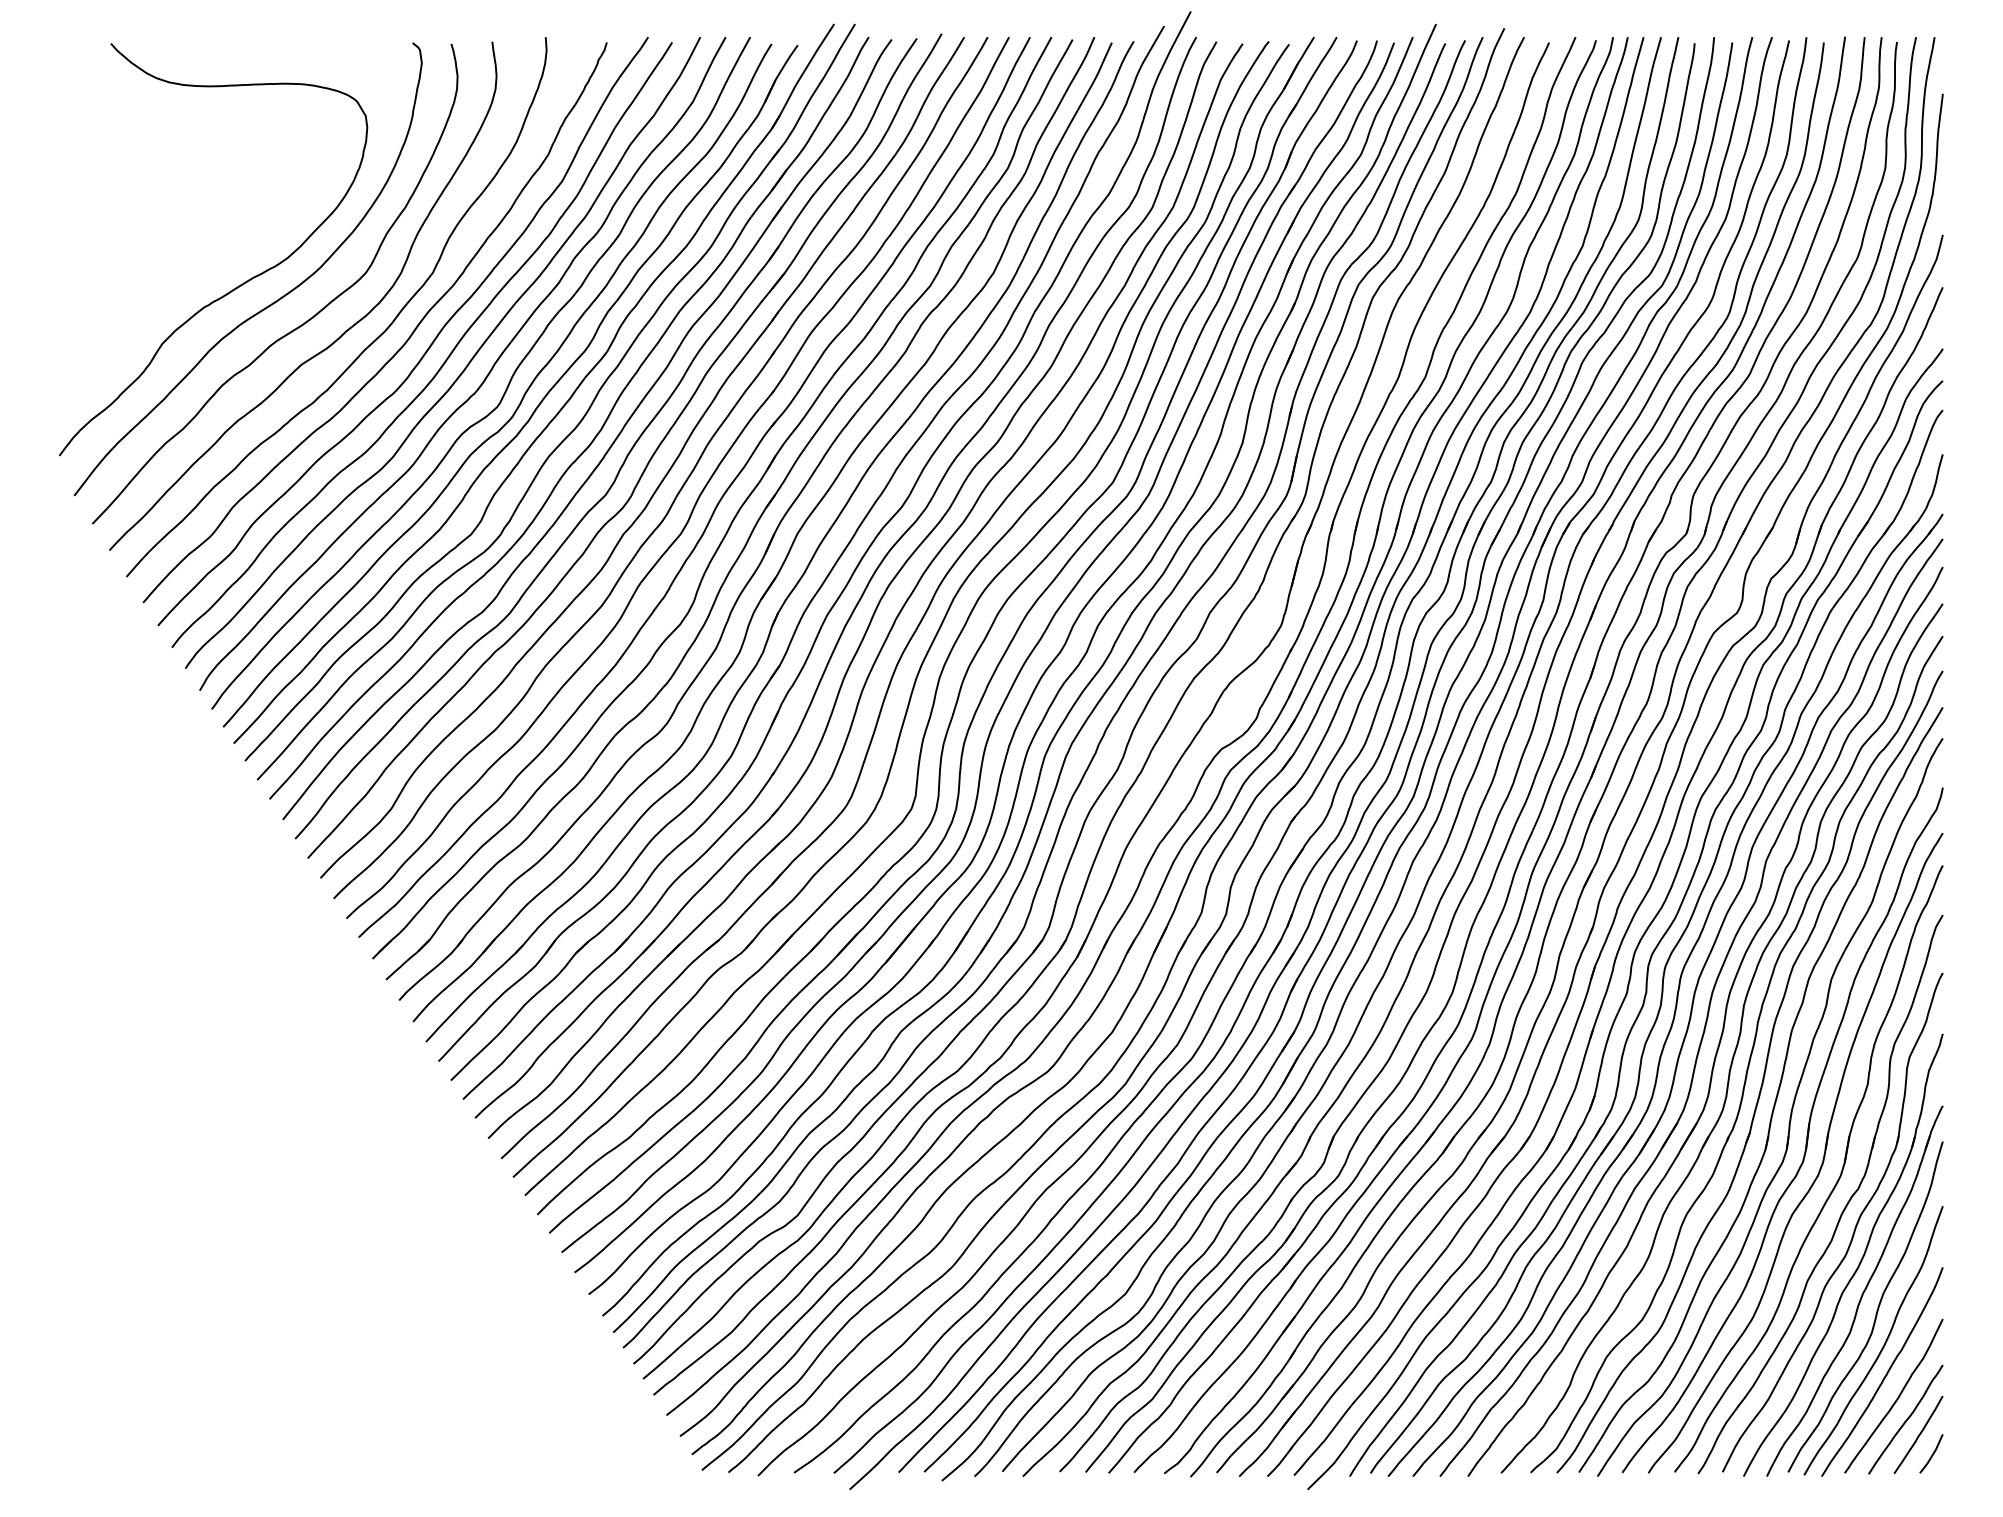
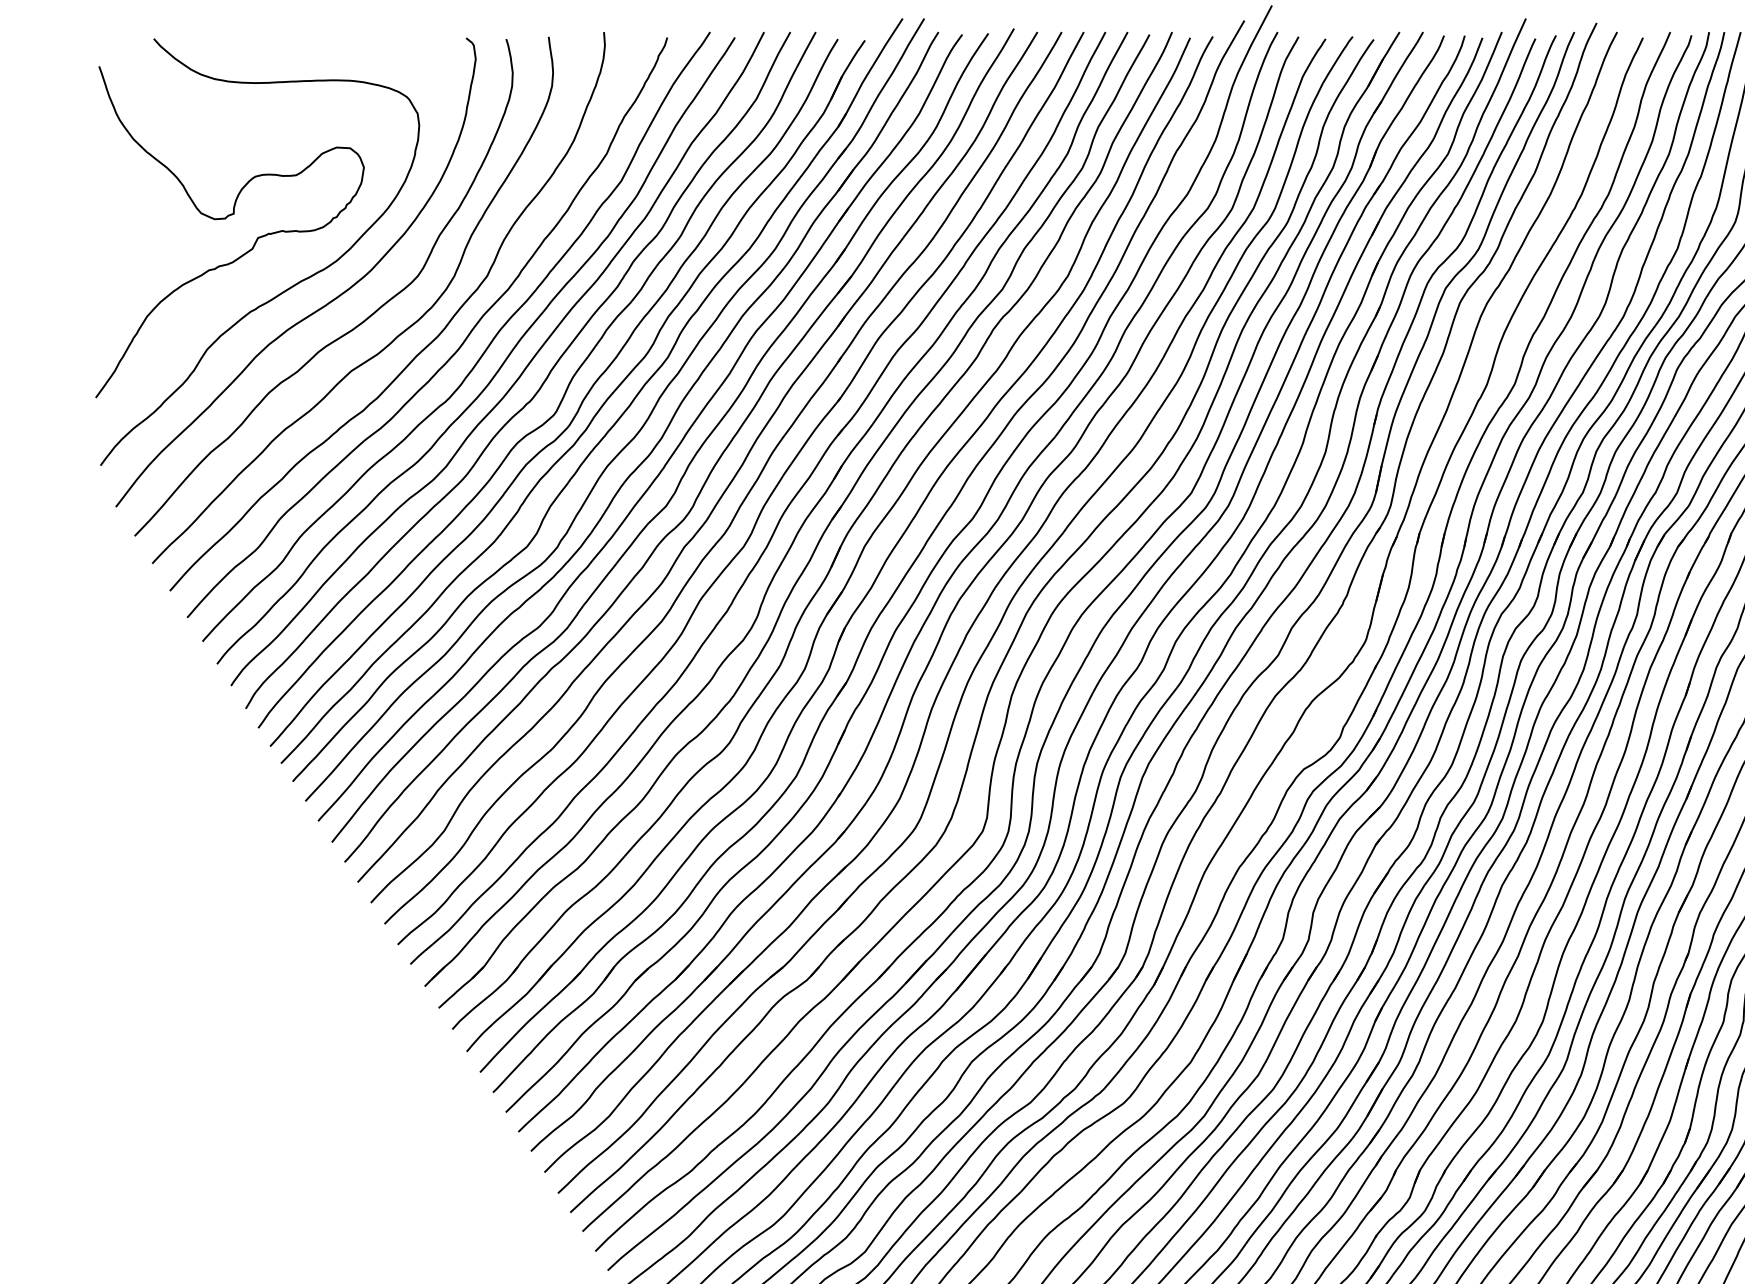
curve: (179, 218) -> (224, 219), added

